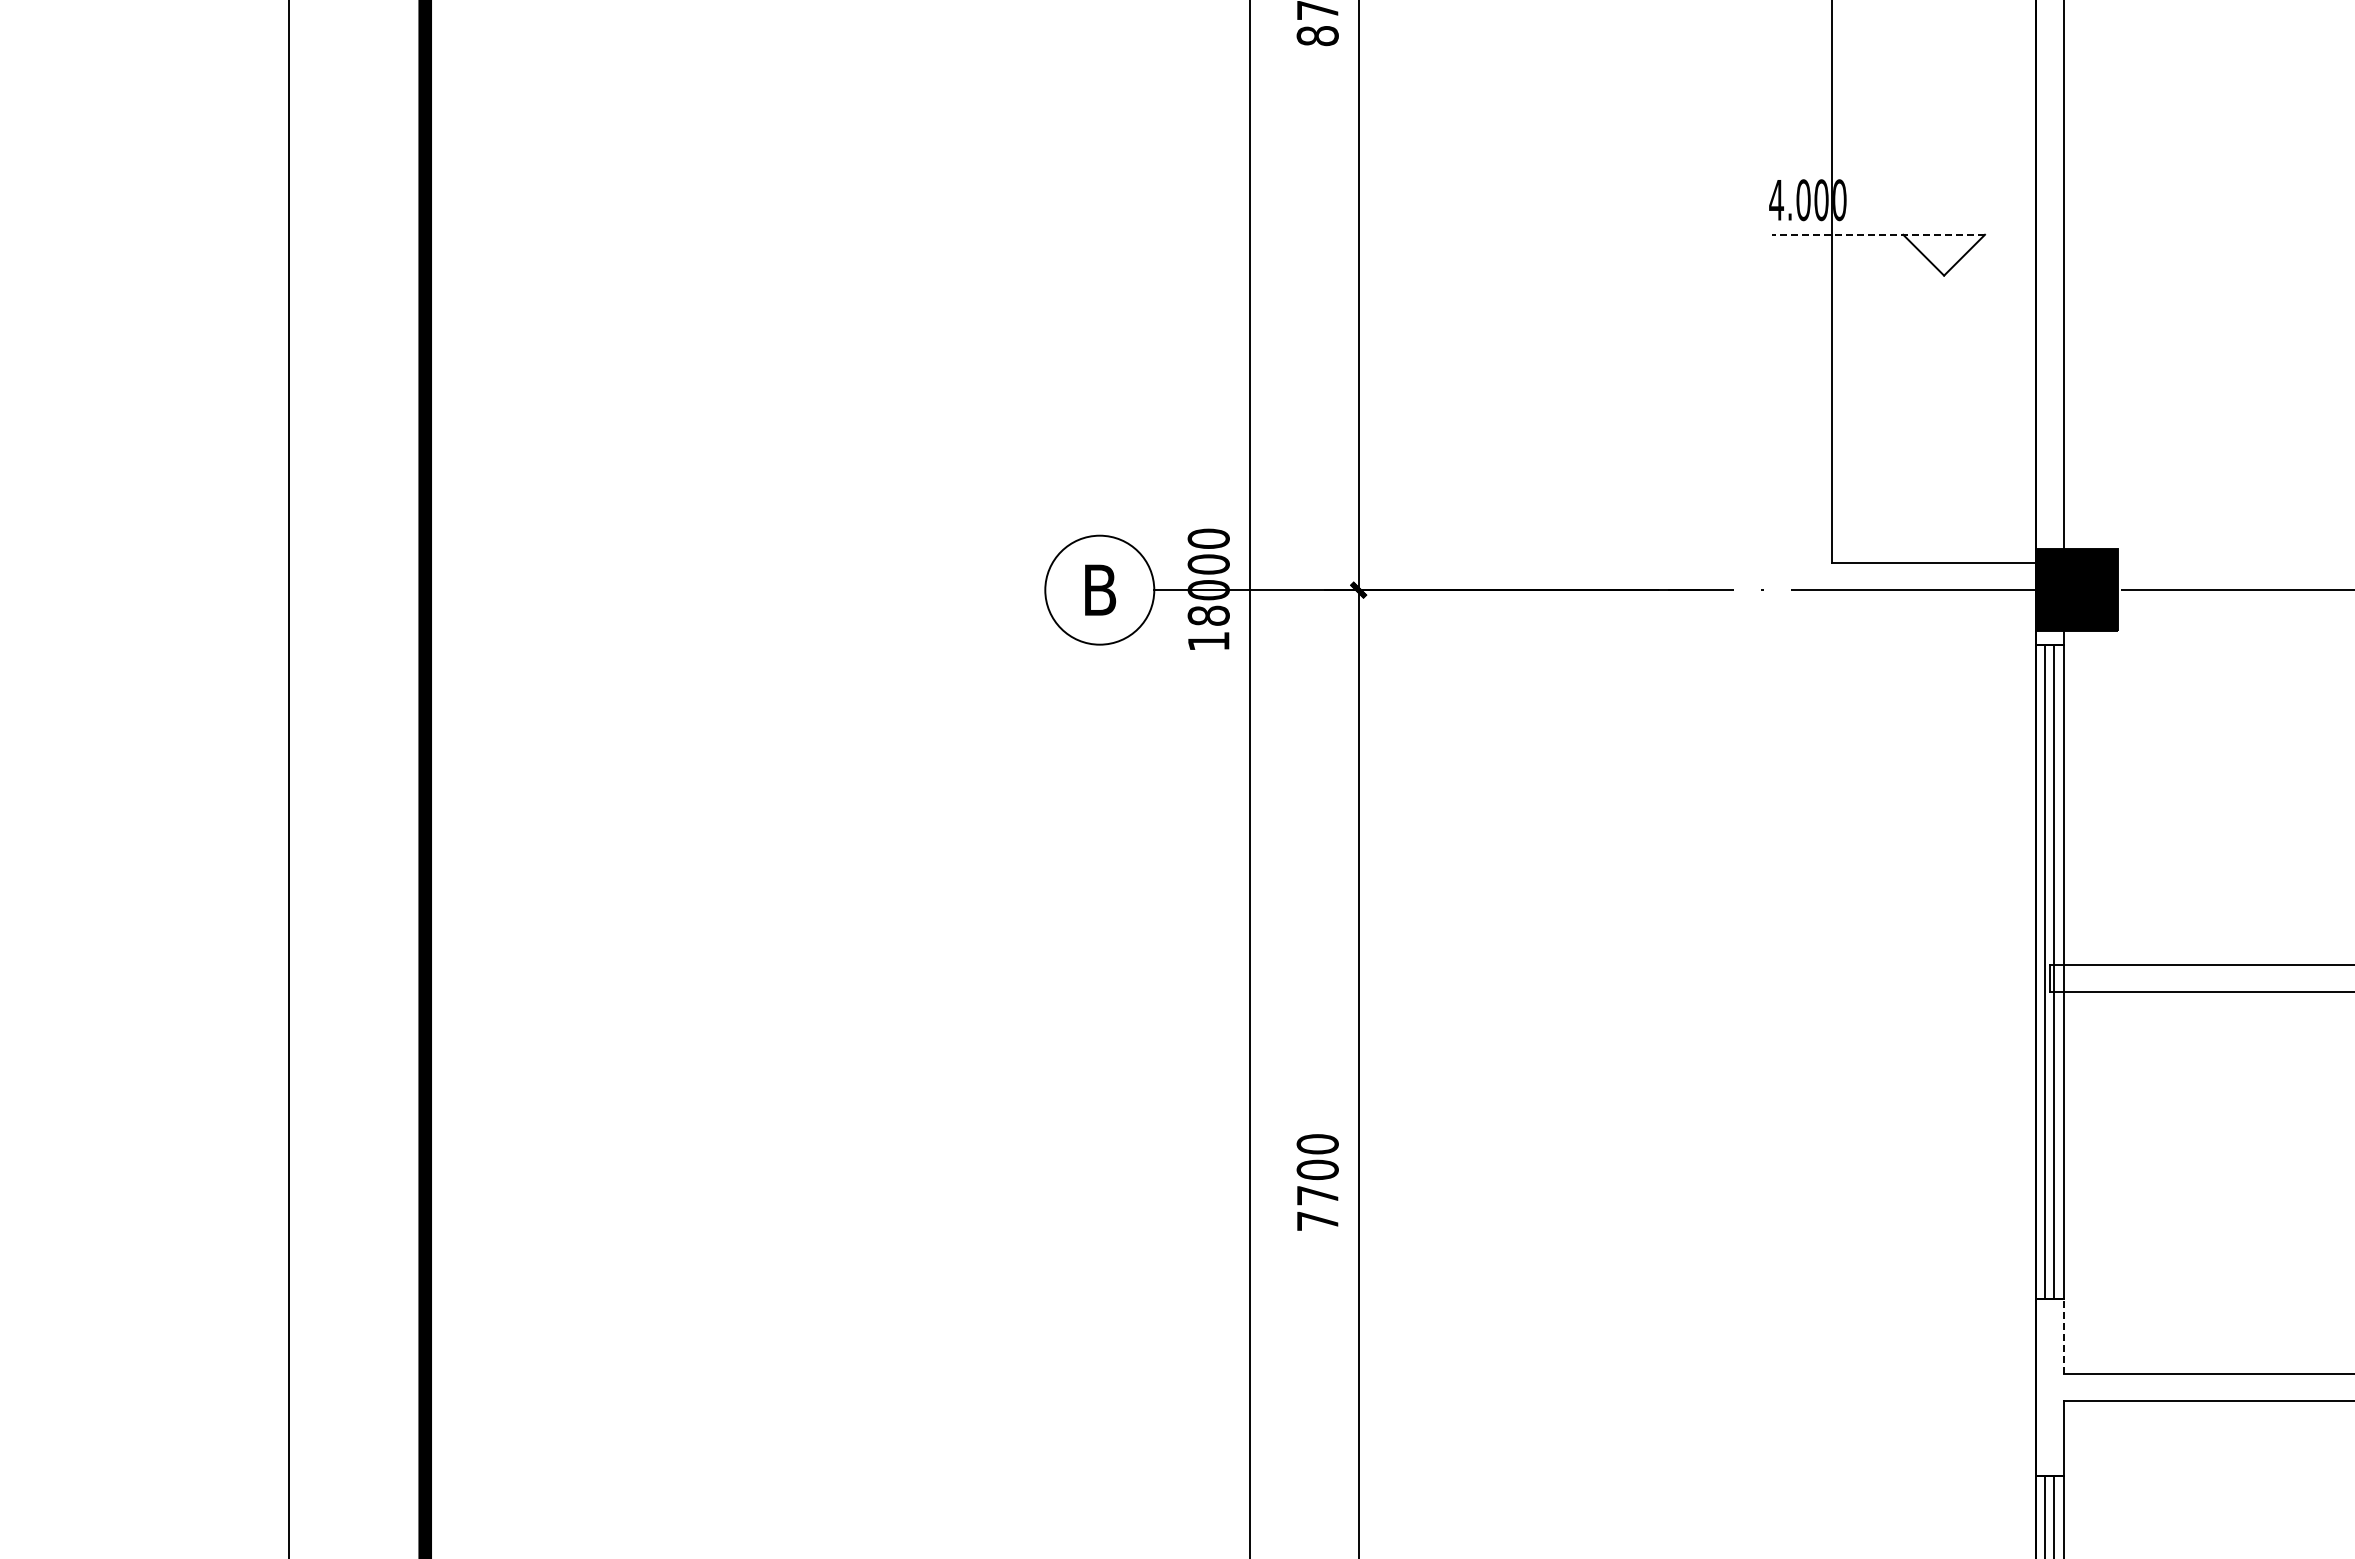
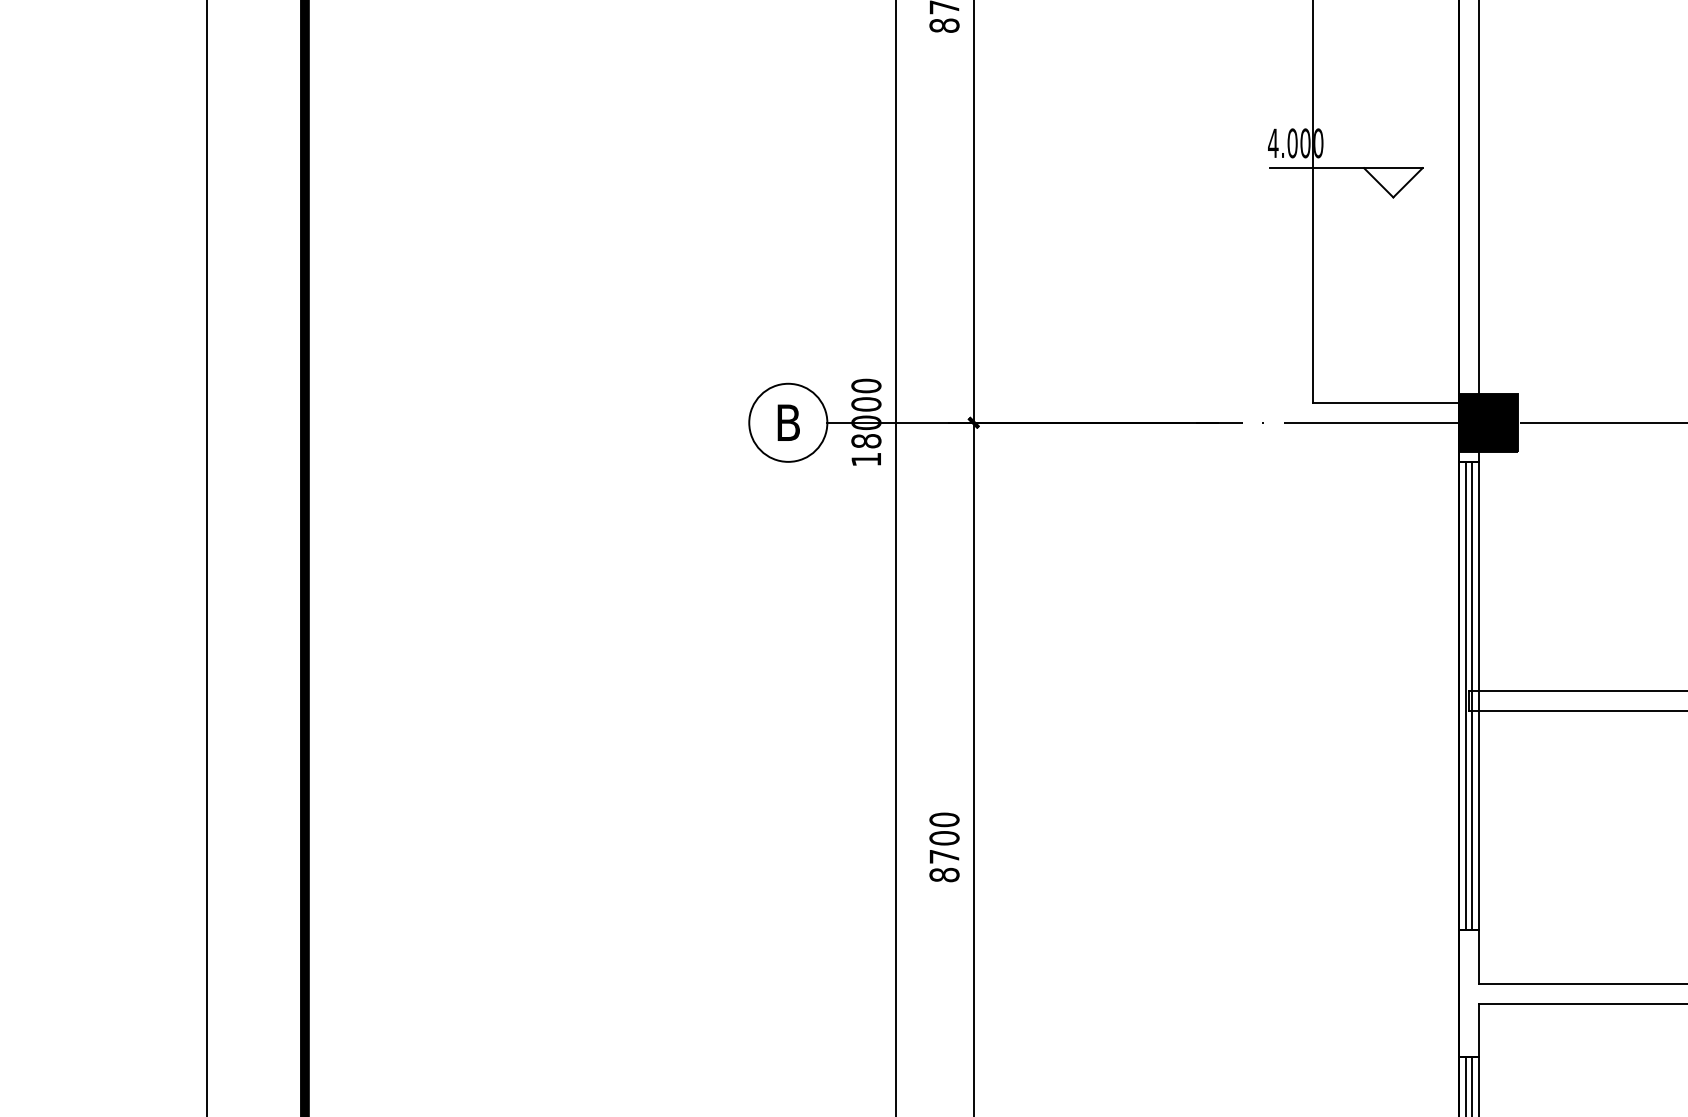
line: (1878, 234) -> (1346, 167), dashed -> solid
text: (1317, 1221) -> (944, 875), 7700 -> 8700
line: (2063, 1335) -> (1478, 956), dashed -> solid

